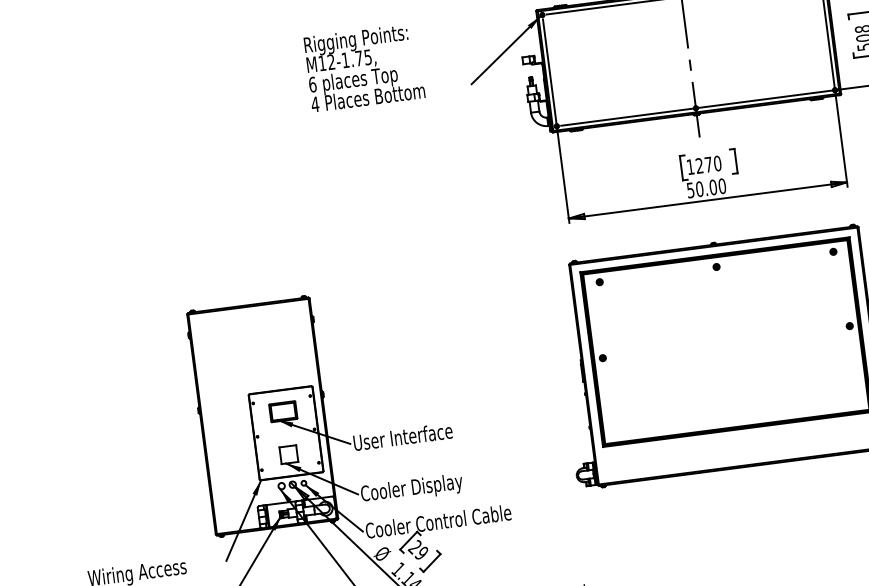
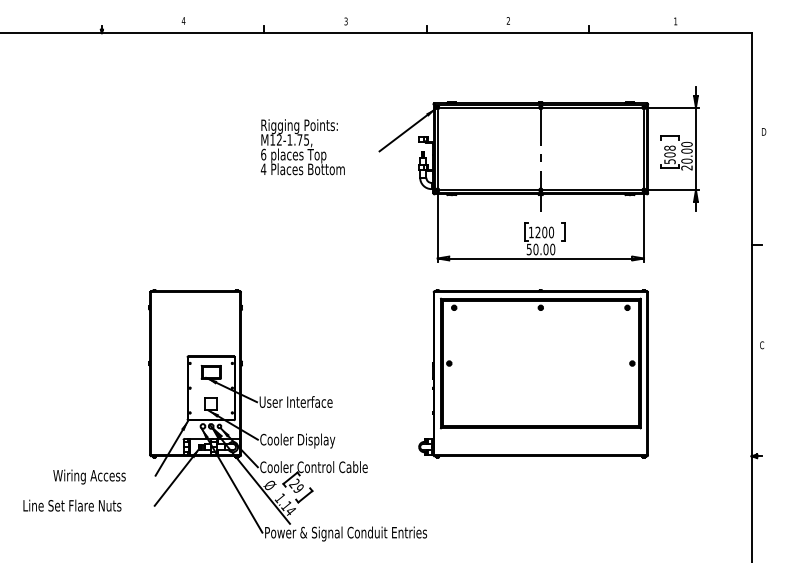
text: (363, 68) -> (302, 147), moved
text: (708, 164) -> (544, 232), 1270 -> 1200

